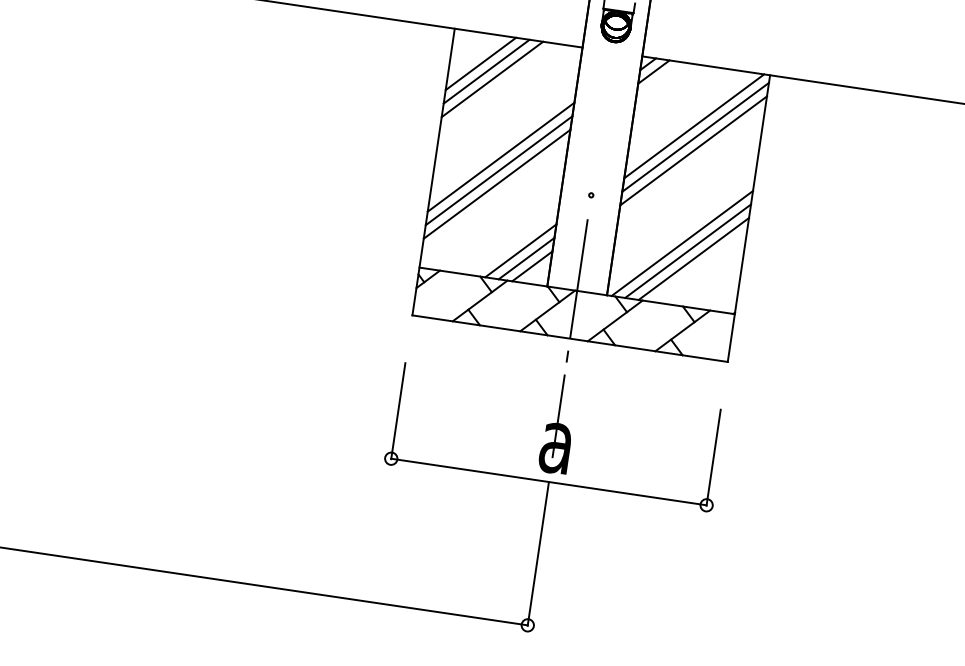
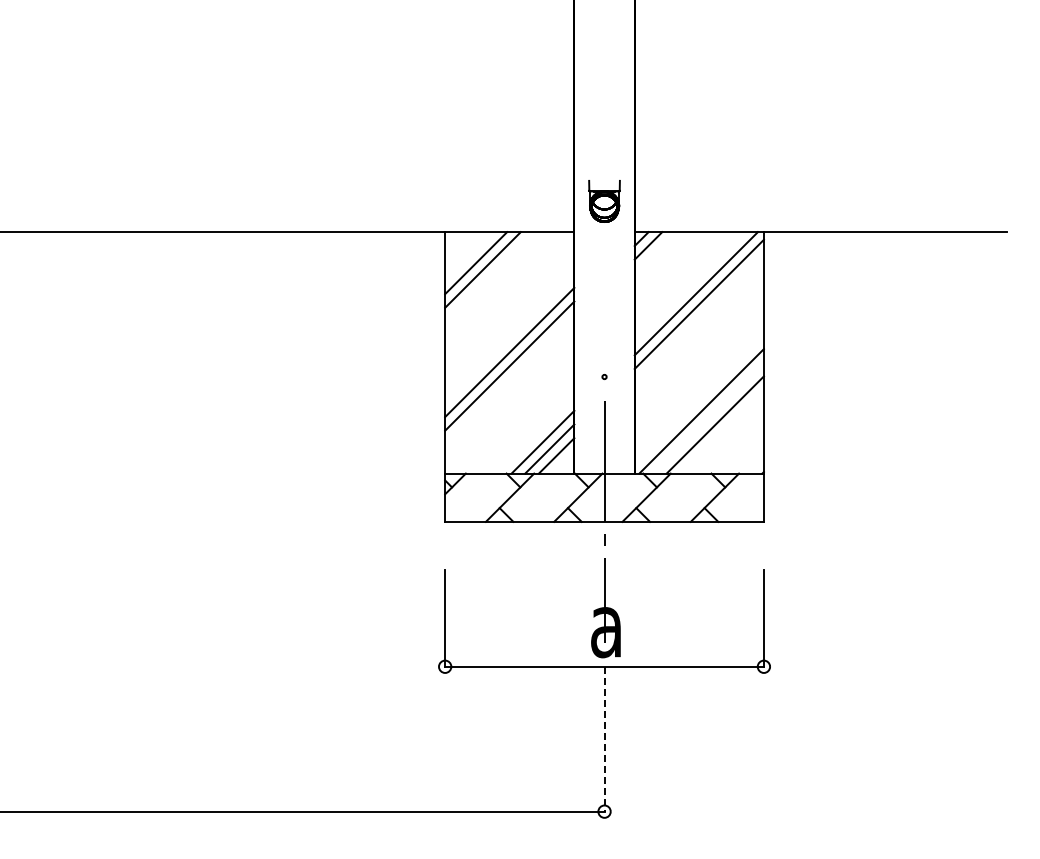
line: (492, 79) -> (489, 276), removed
line: (692, 150) -> (698, 317), removed
line: (496, 183) -> (509, 379), removed
line: (688, 250) -> (708, 417), removed
line: (538, 554) -> (604, 740), solid -> dashed

